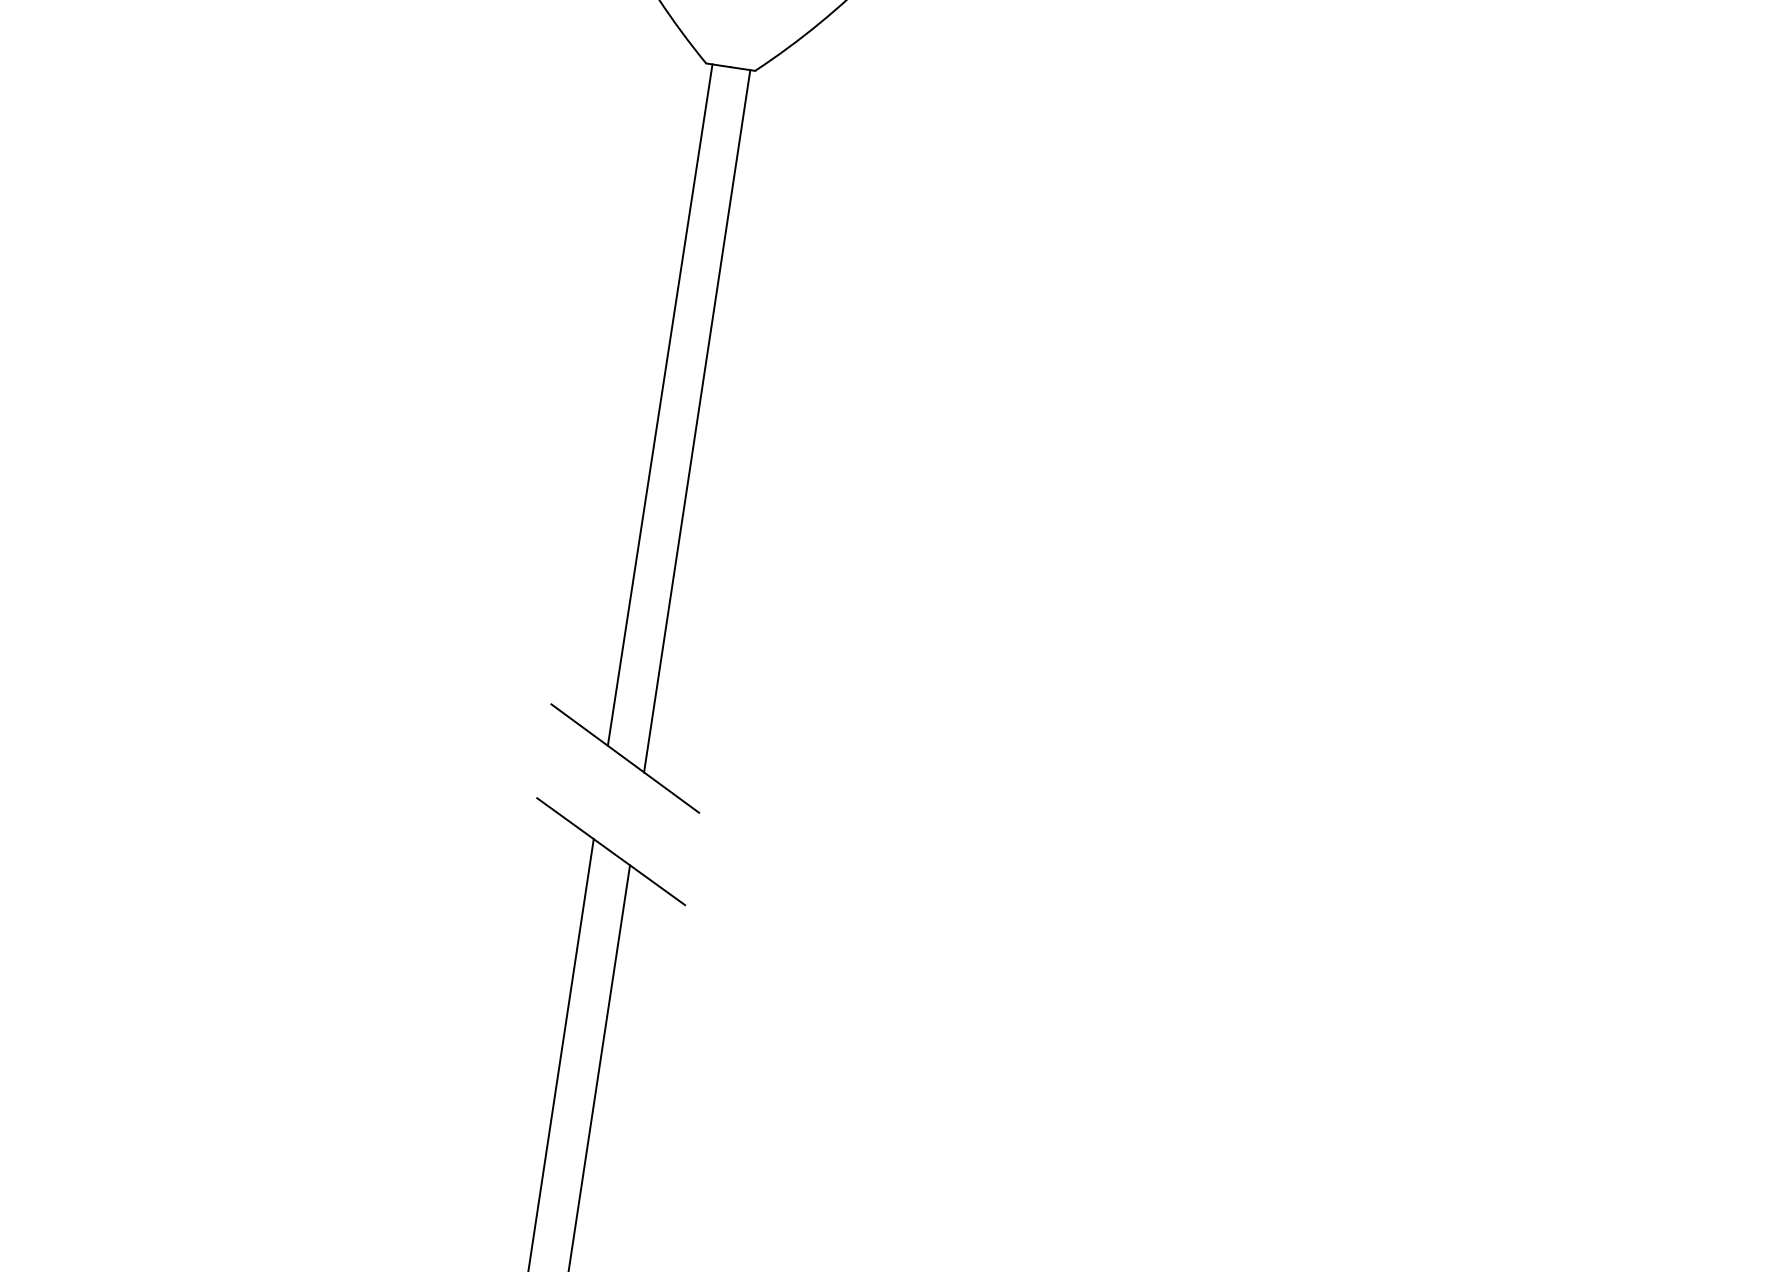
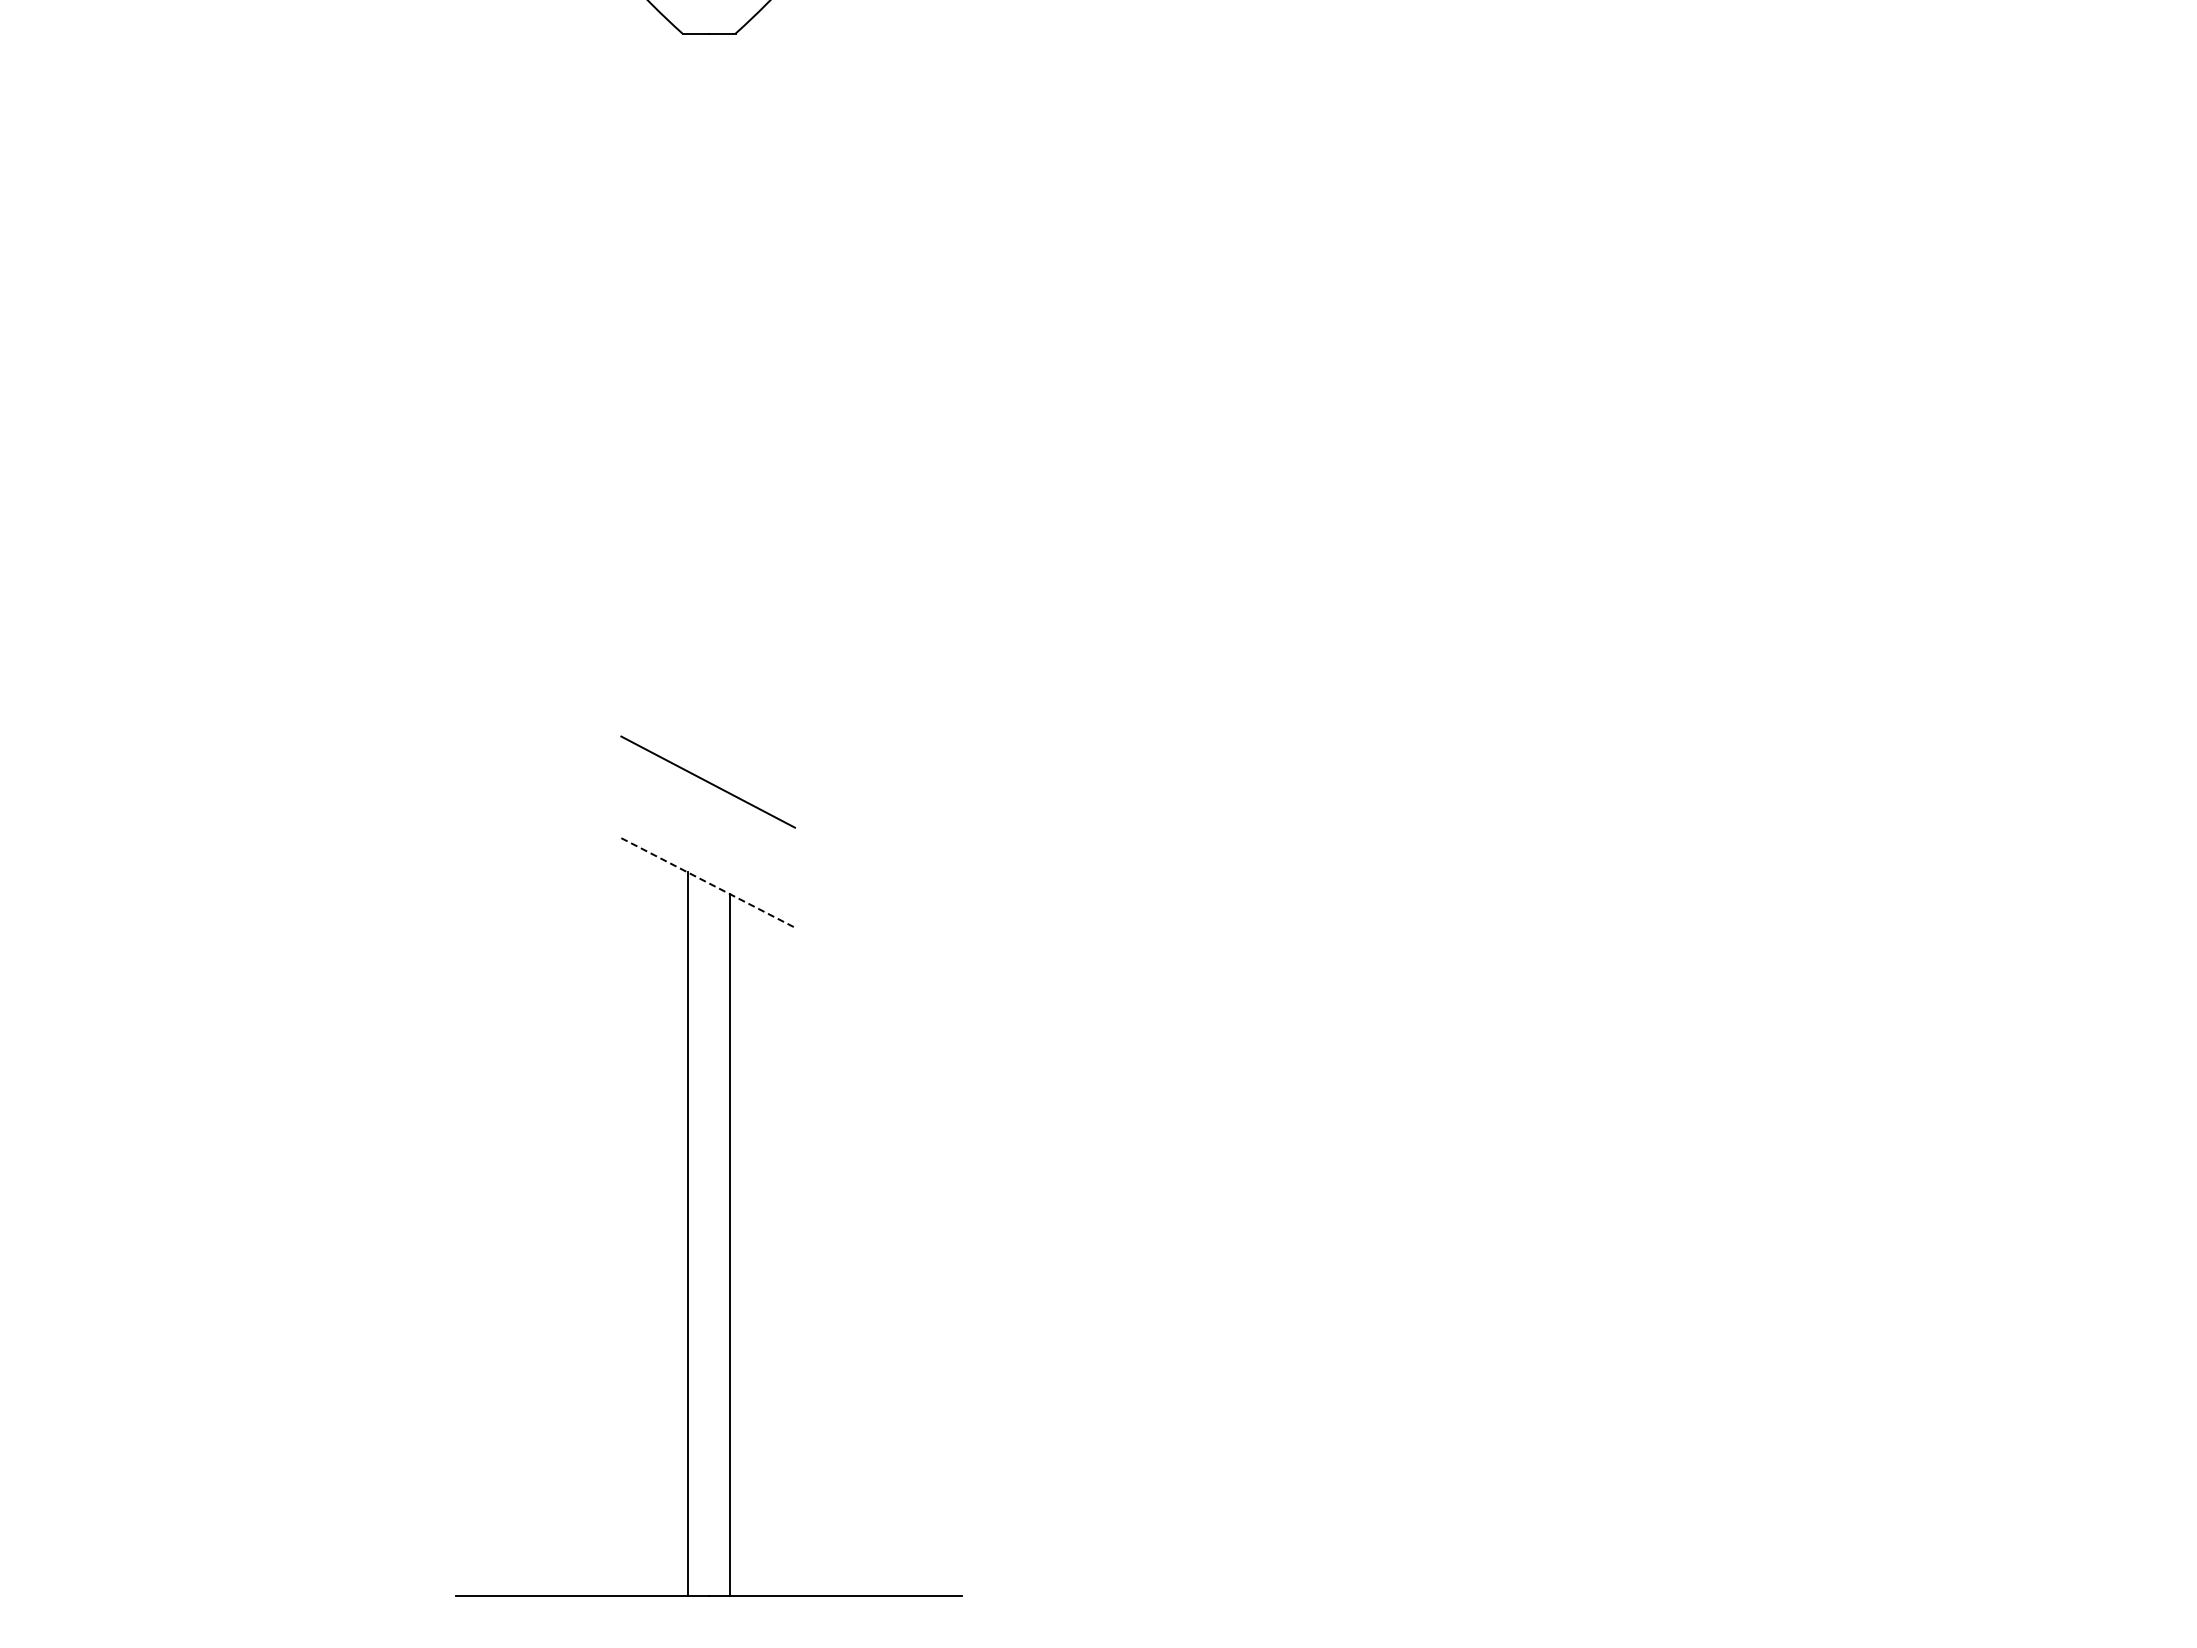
line: (660, 405) -> (688, 402), removed
line: (697, 421) -> (730, 413), removed
line: (611, 851) -> (708, 882), solid -> dashed

